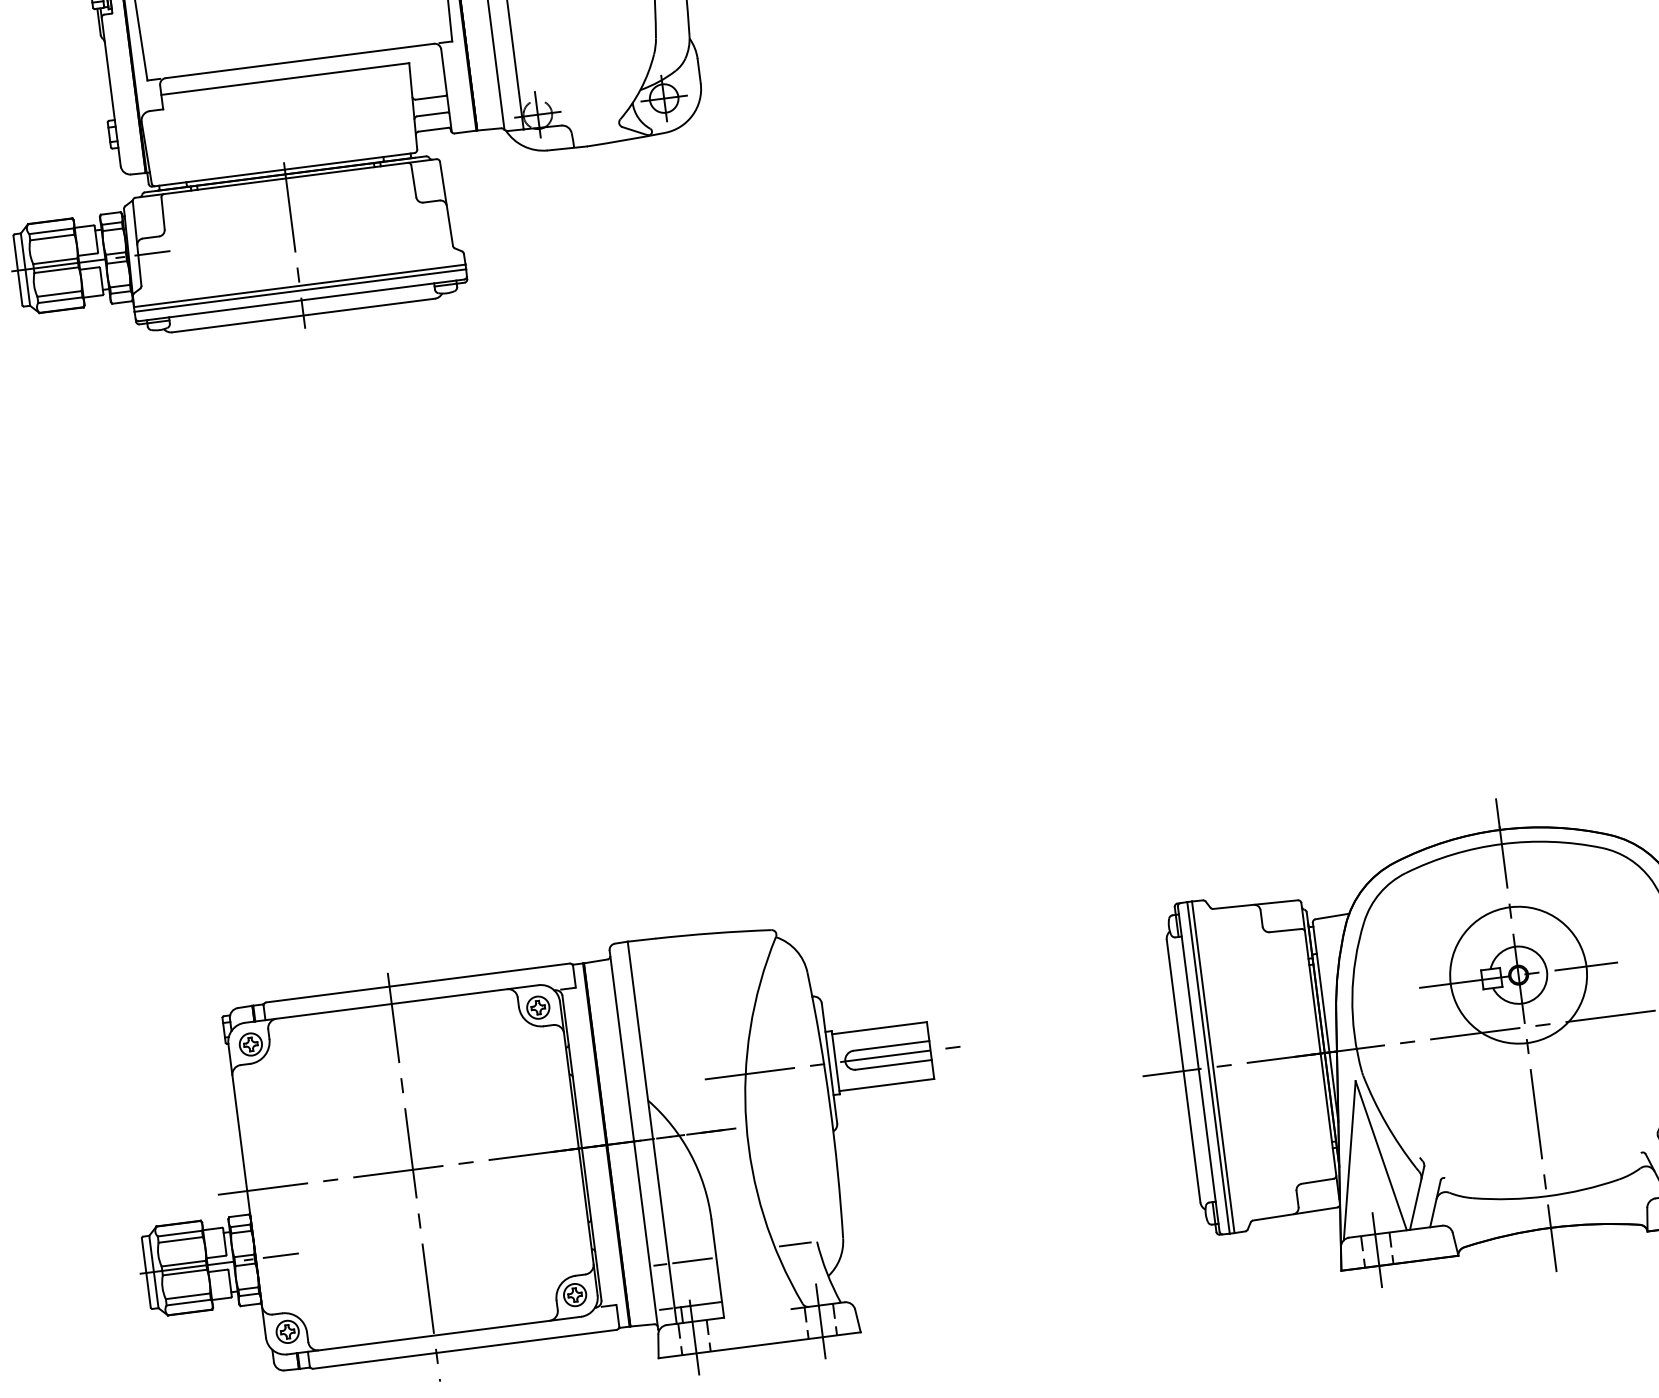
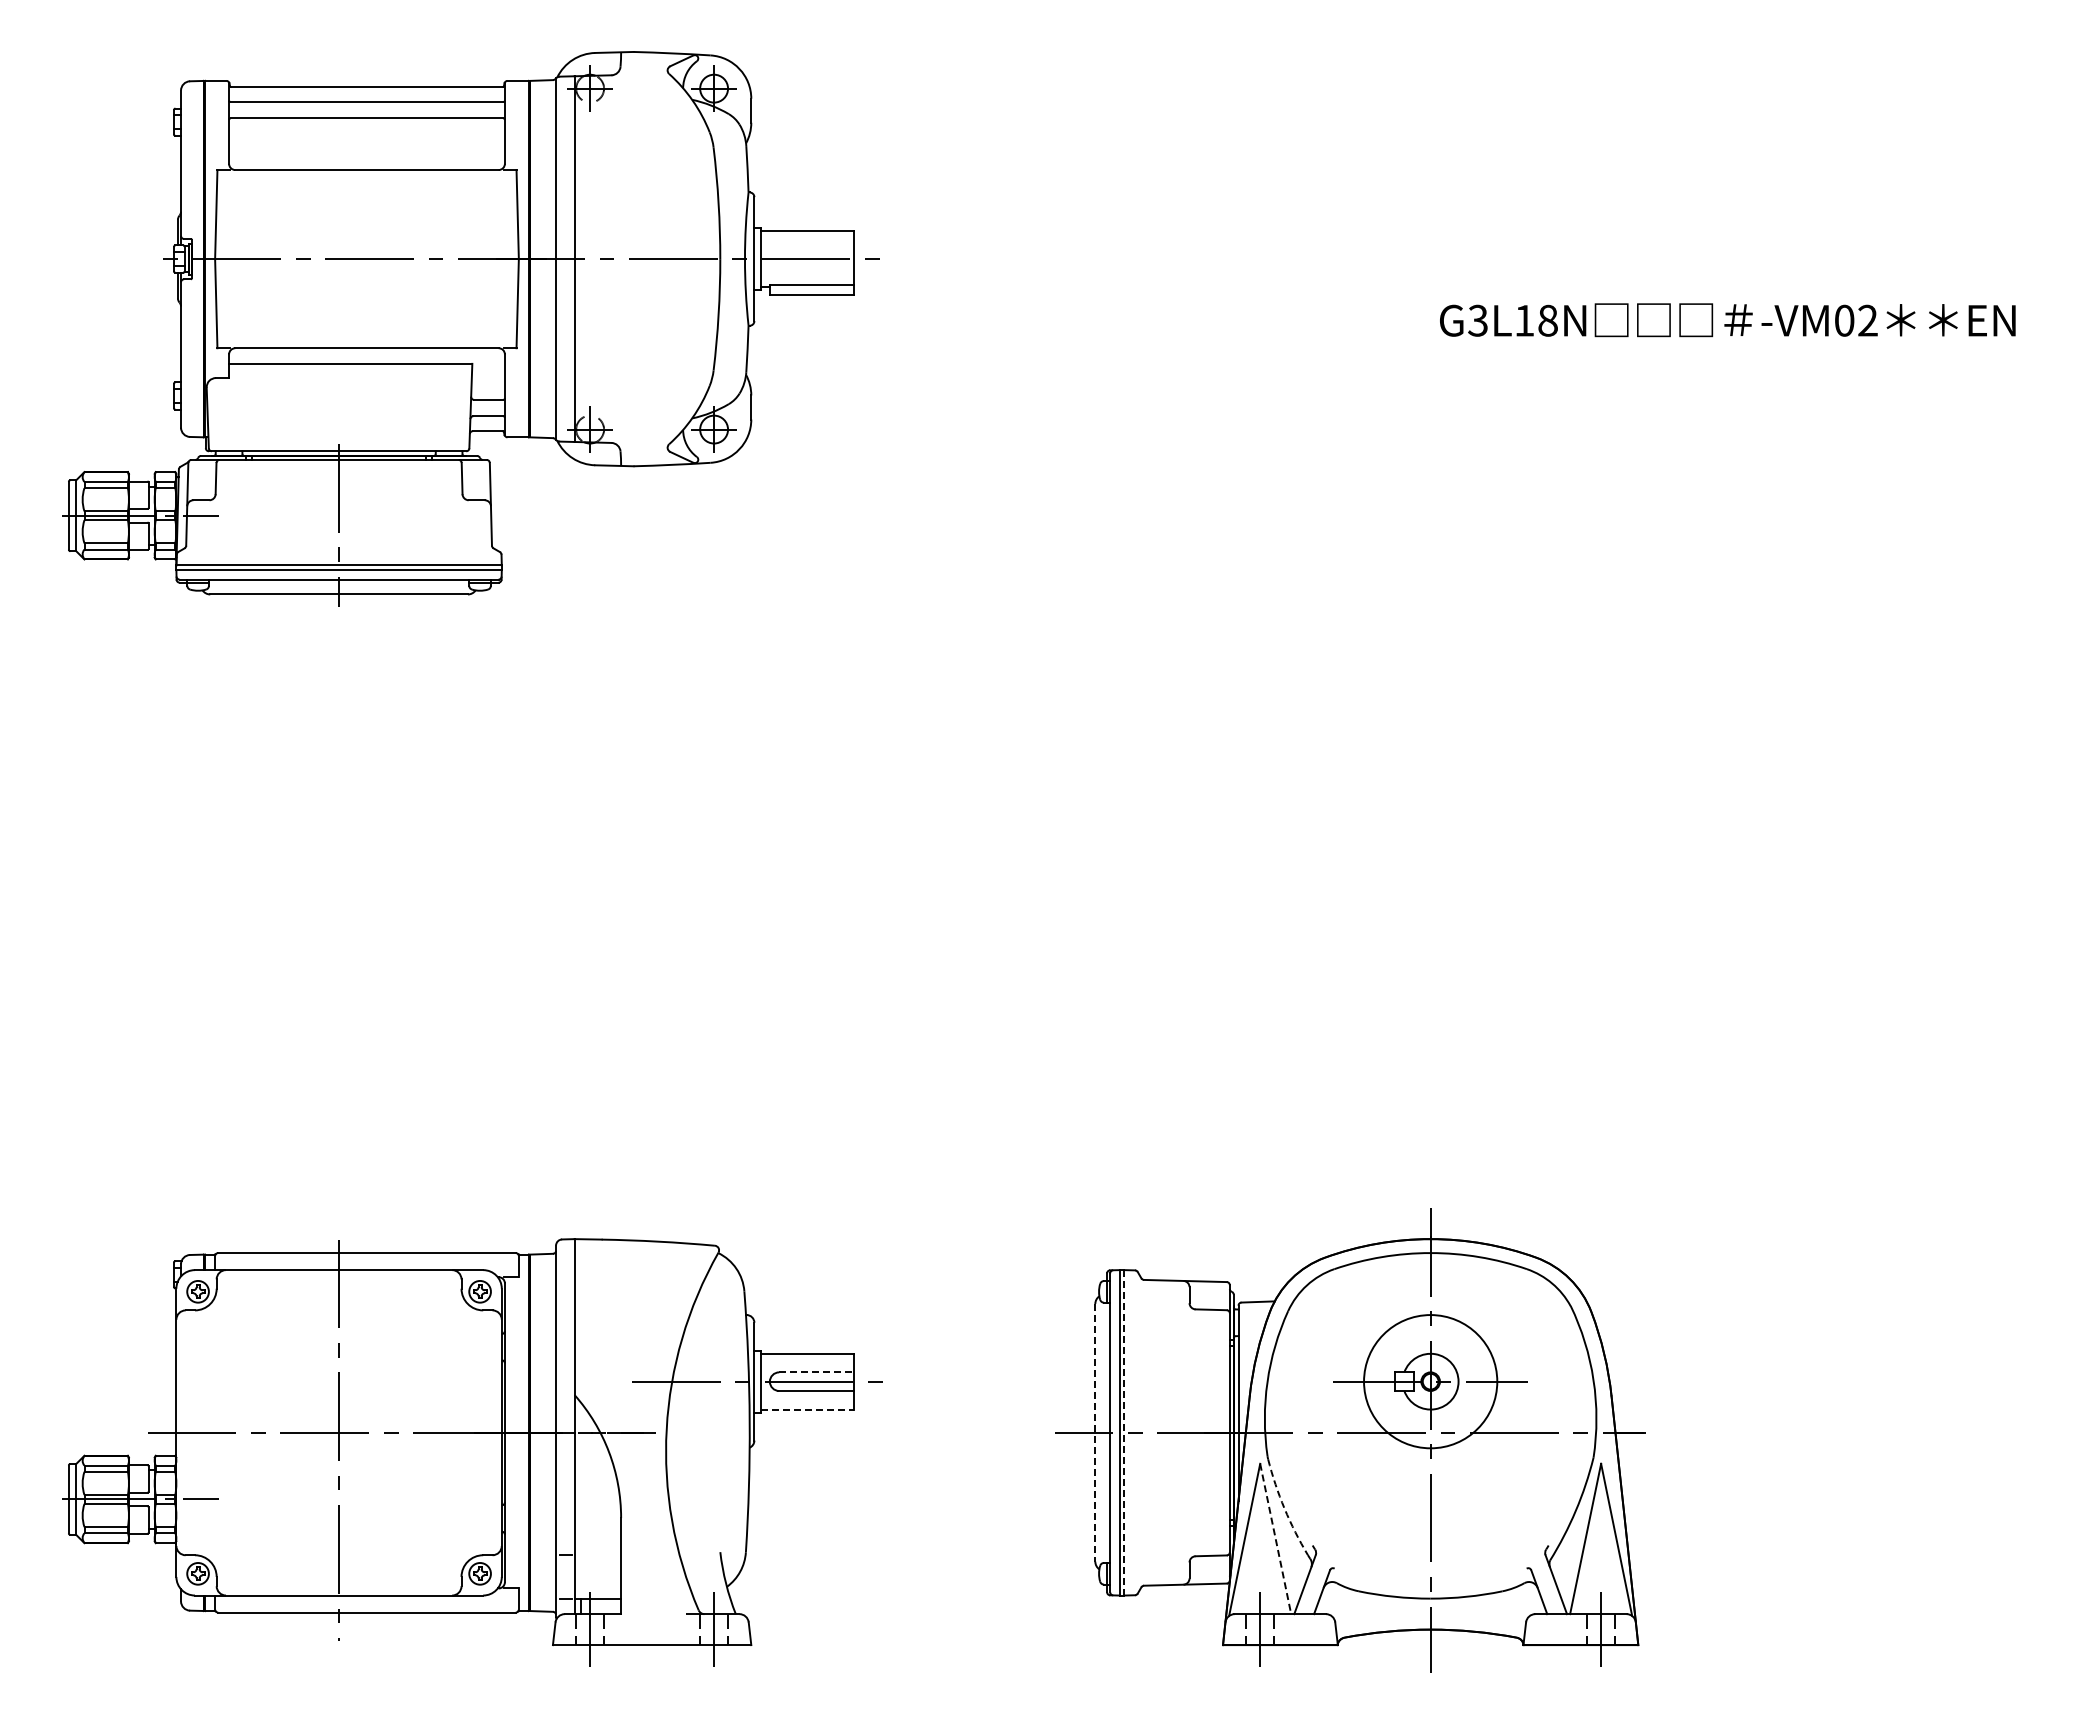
line: (891, 1046) -> (816, 1372), solid -> dashed
line: (1213, 1066) -> (1124, 1432), solid -> dashed
line: (1183, 1070) -> (1095, 1432), solid -> dashed
line: (887, 1084) -> (807, 1409), solid -> dashed
arc: (1386, 1123) -> (1284, 1508), solid -> dashed
line: (1380, 1155) -> (1275, 1538), solid -> dashed
line: (794, 1244) -> (698, 1552), removed
line: (692, 1261) -> (597, 1555), removed

